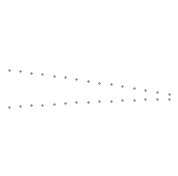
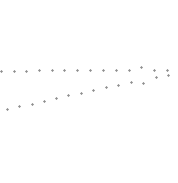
part: (145, 94) -> (142, 74), size x1.6

